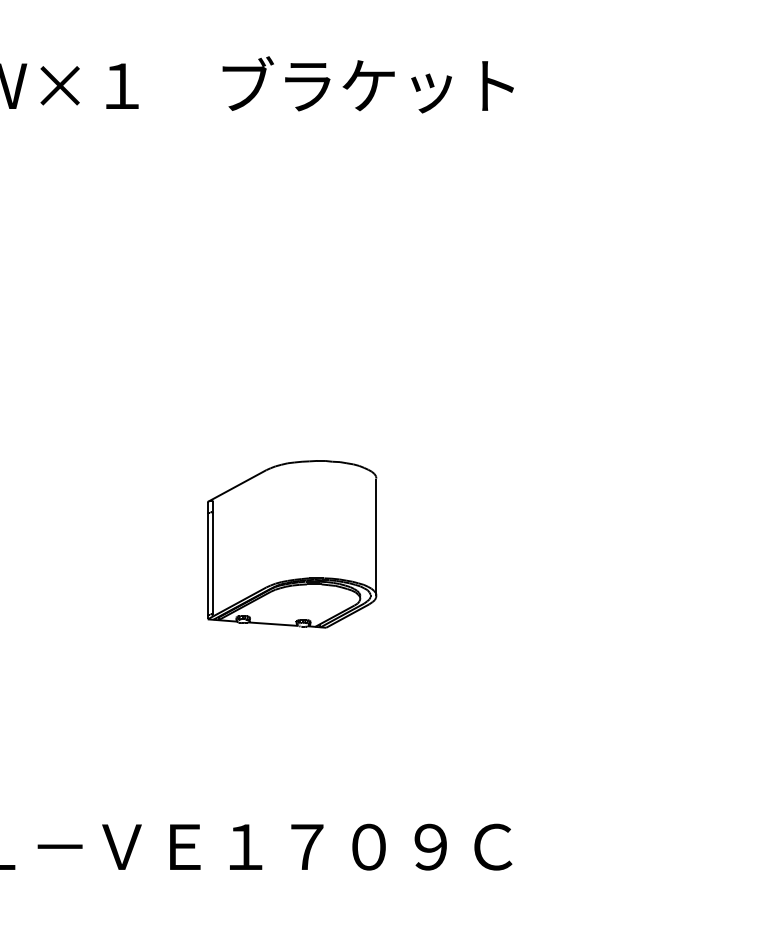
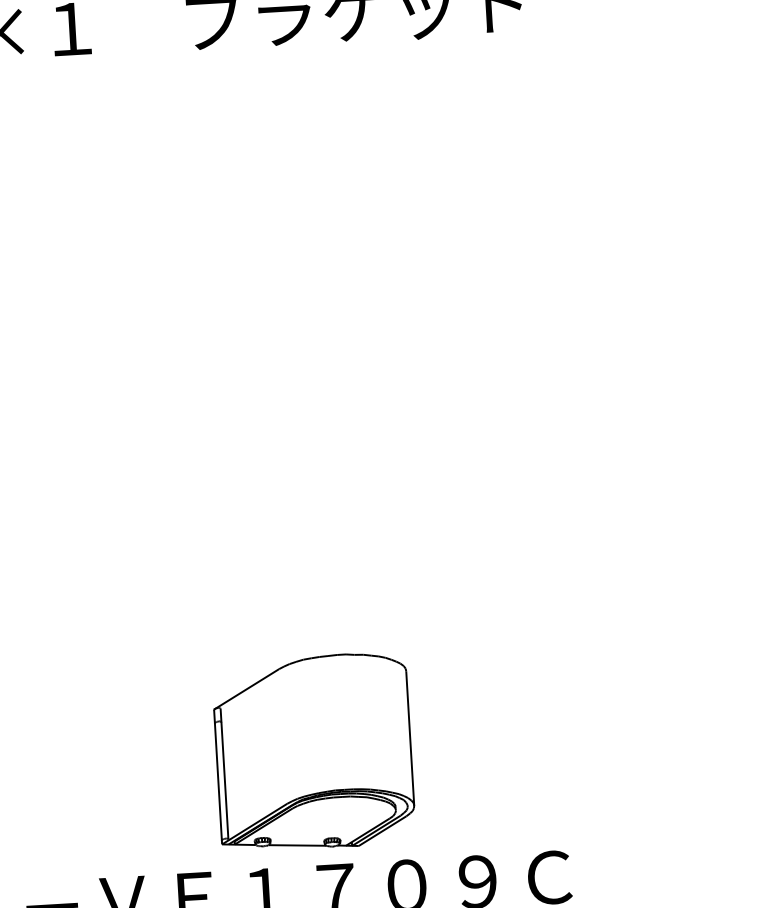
part: (292, 544) -> (314, 752), moved

